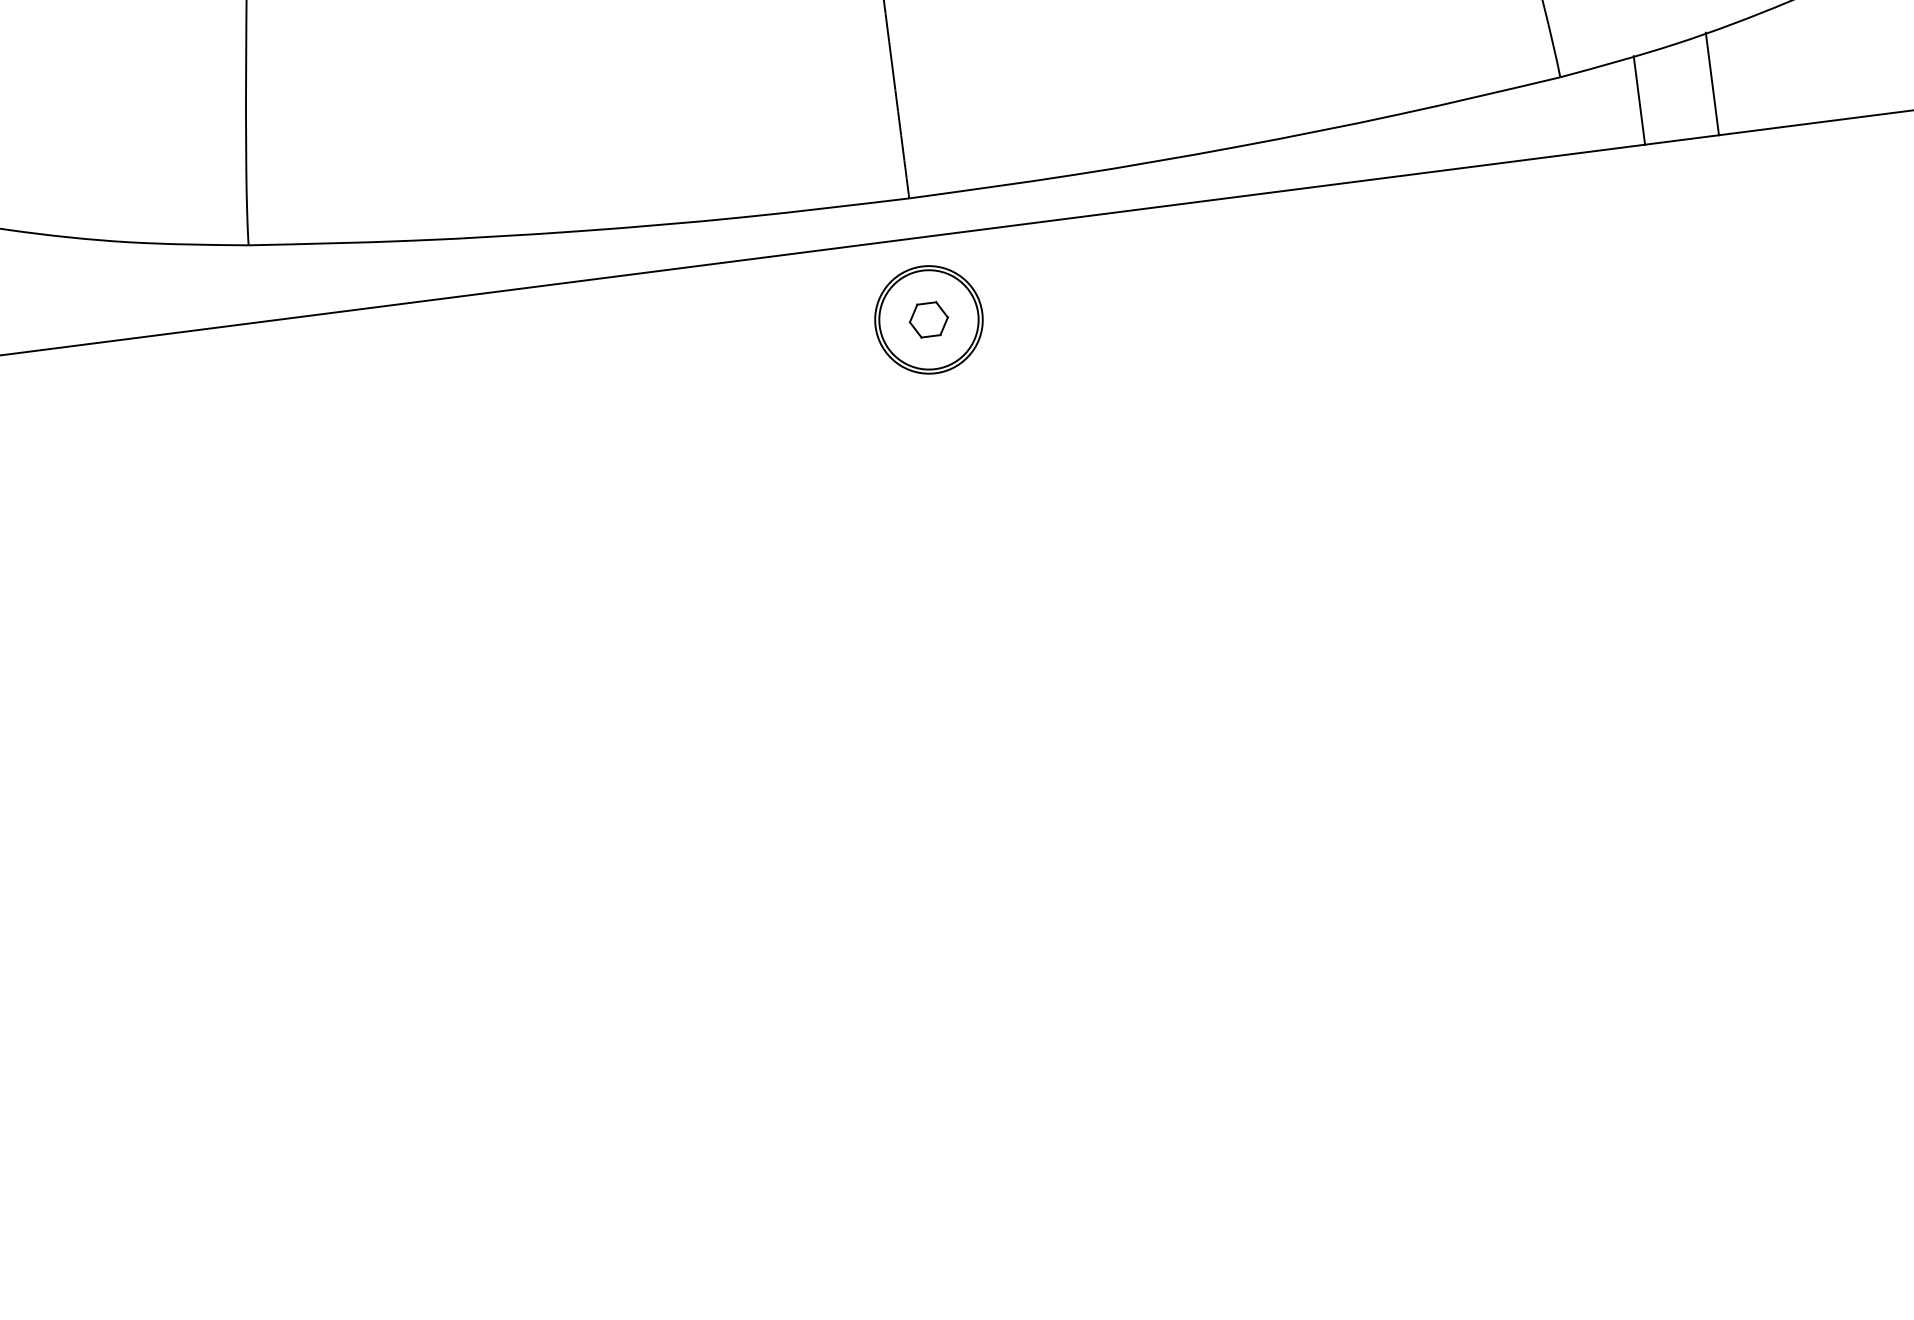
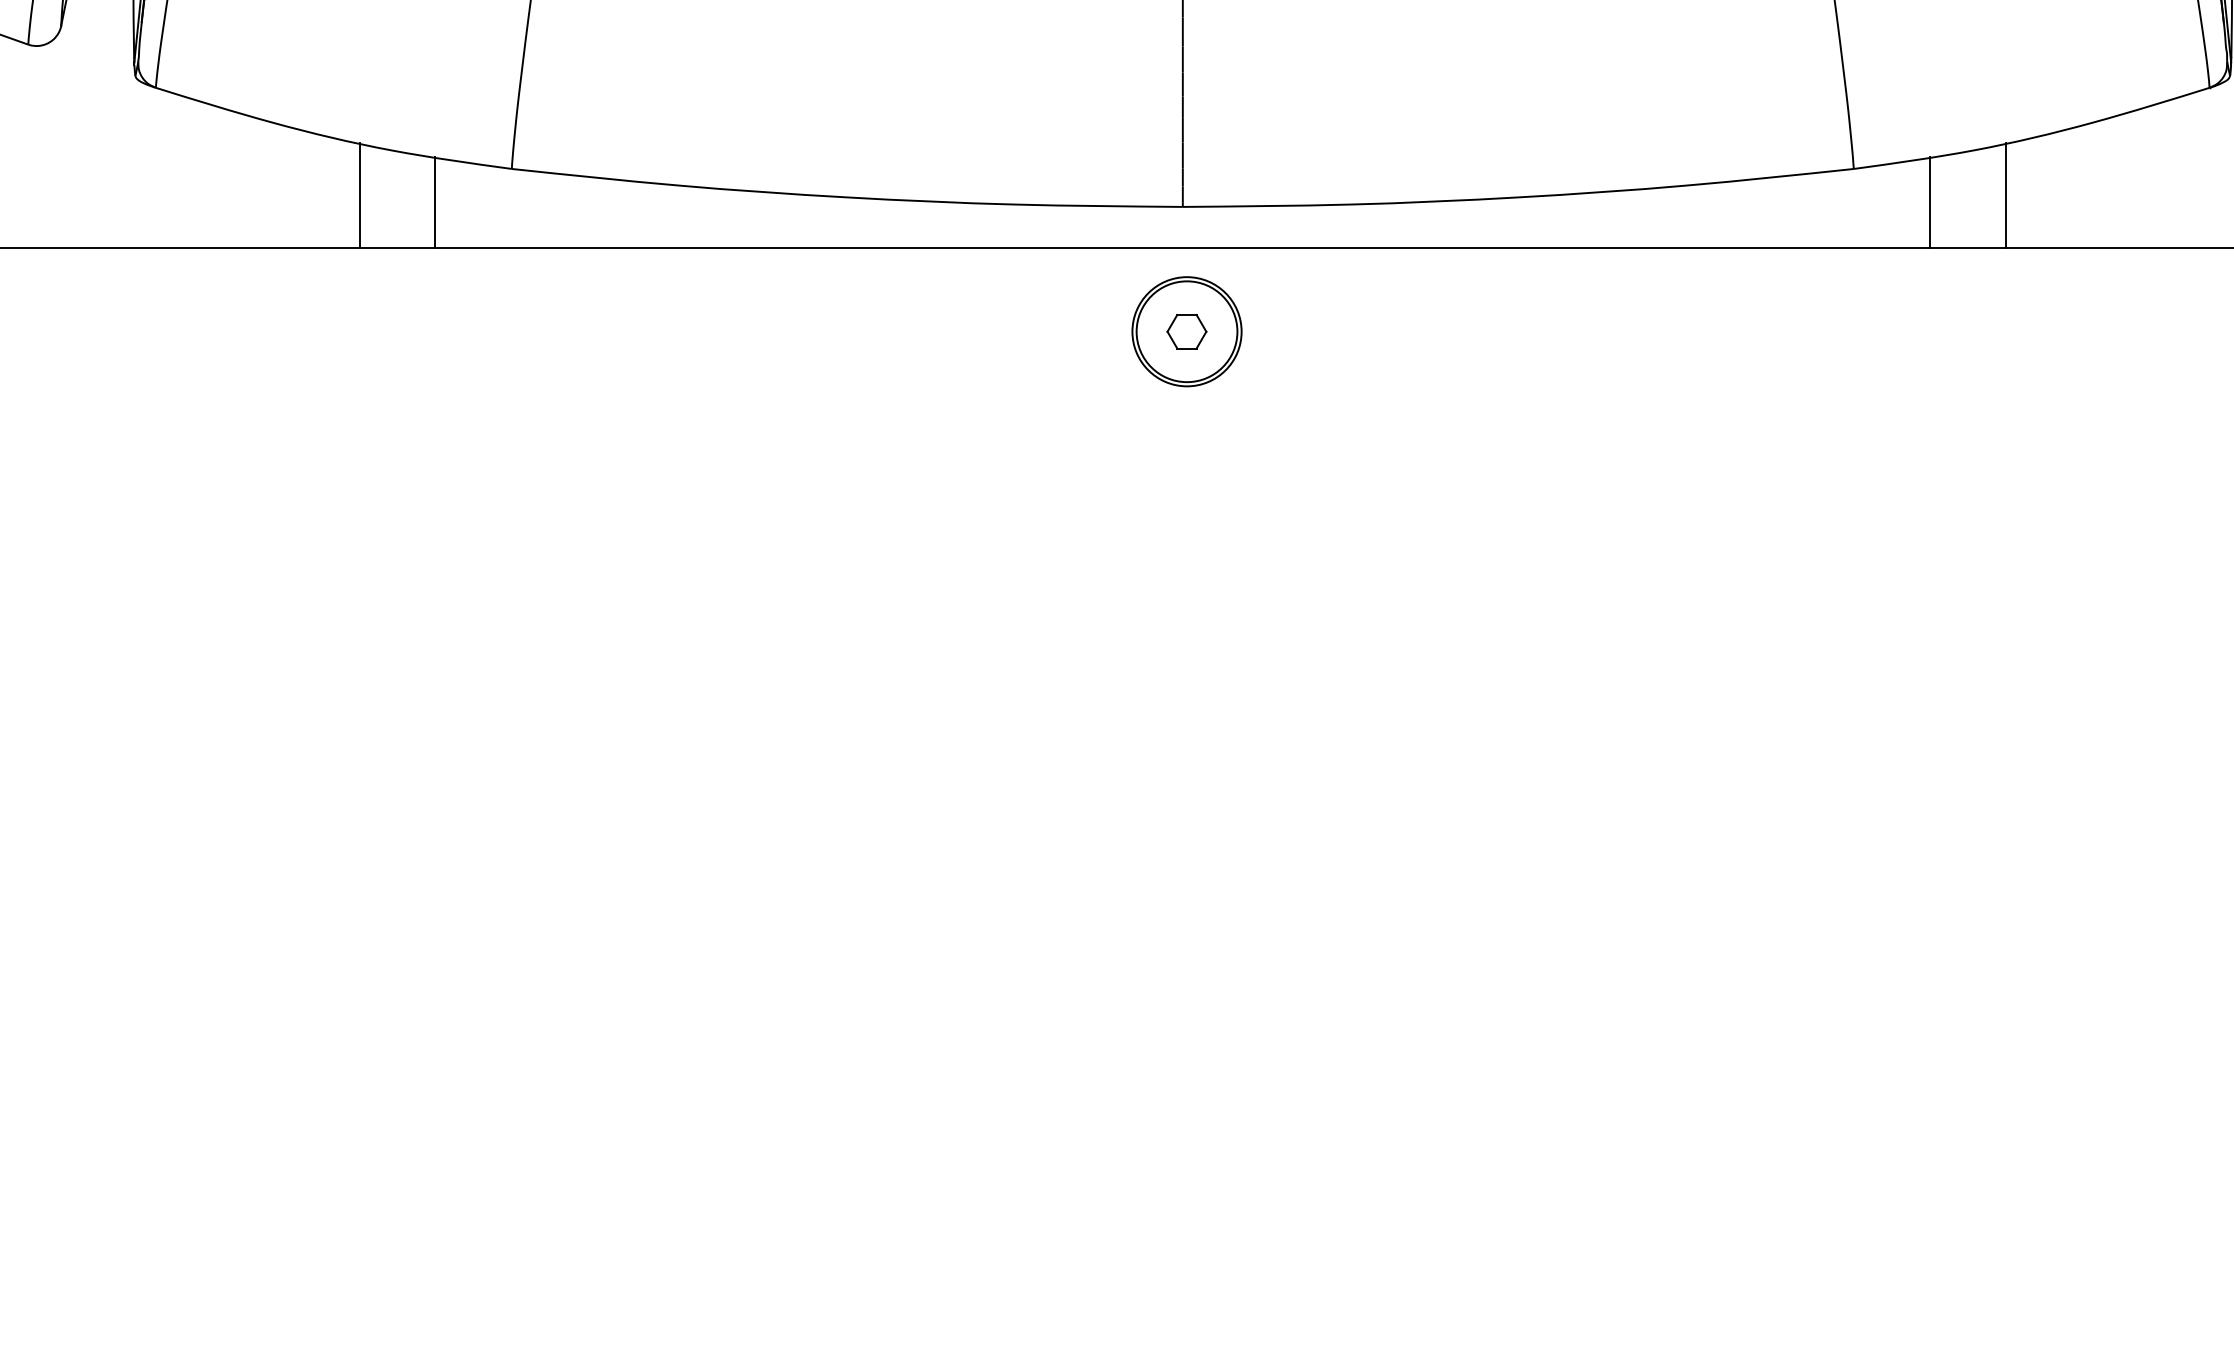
line: (178, 287) -> (435, 202), added
line: (102, 289) -> (359, 194), added

